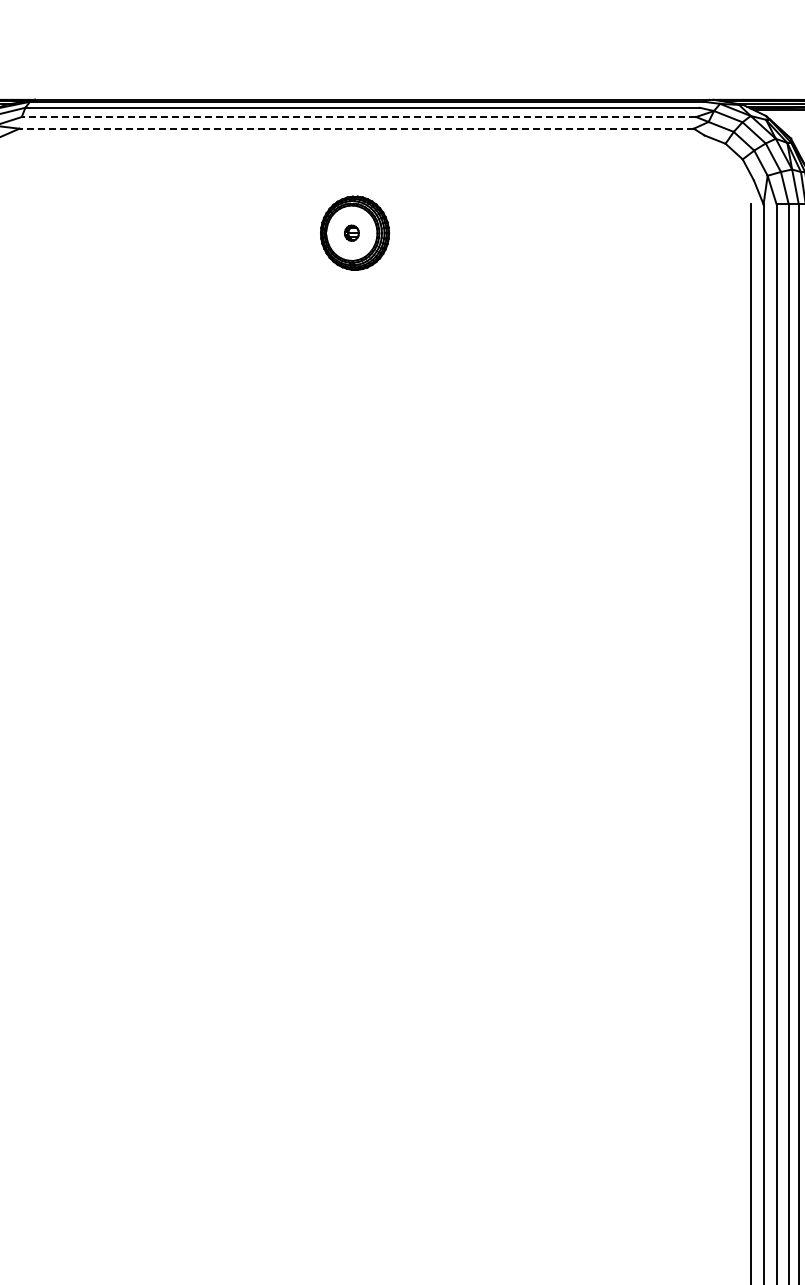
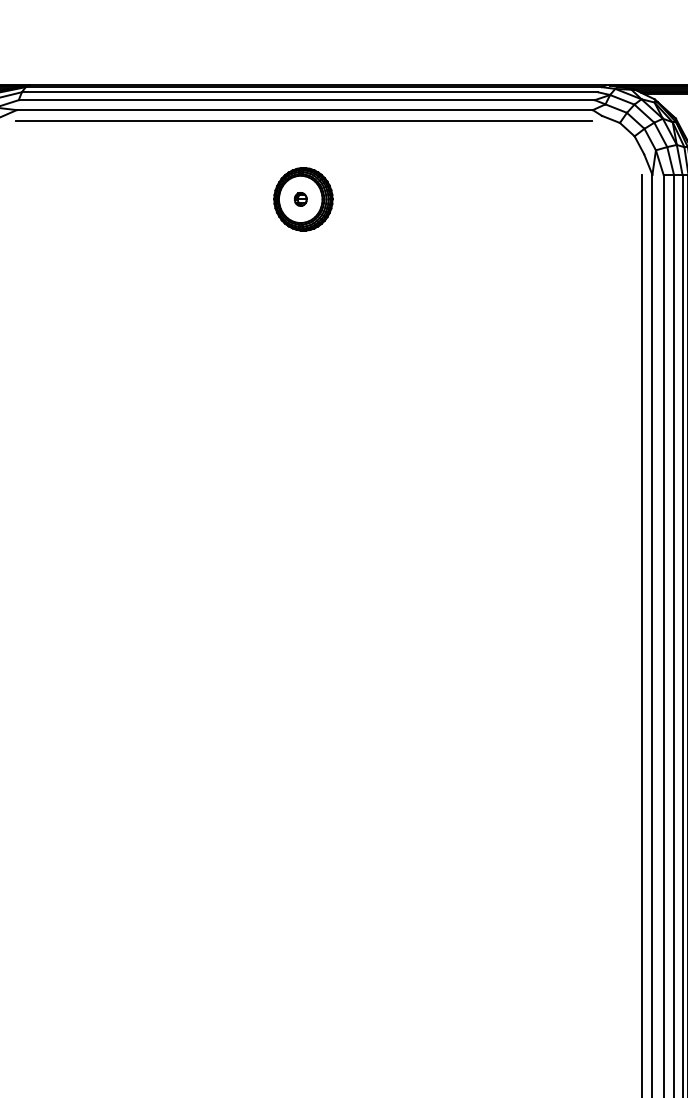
line: (358, 117) -> (306, 100), dashed -> solid
line: (356, 128) -> (304, 109), dashed -> solid
line: (355, 141) -> (303, 121), added

